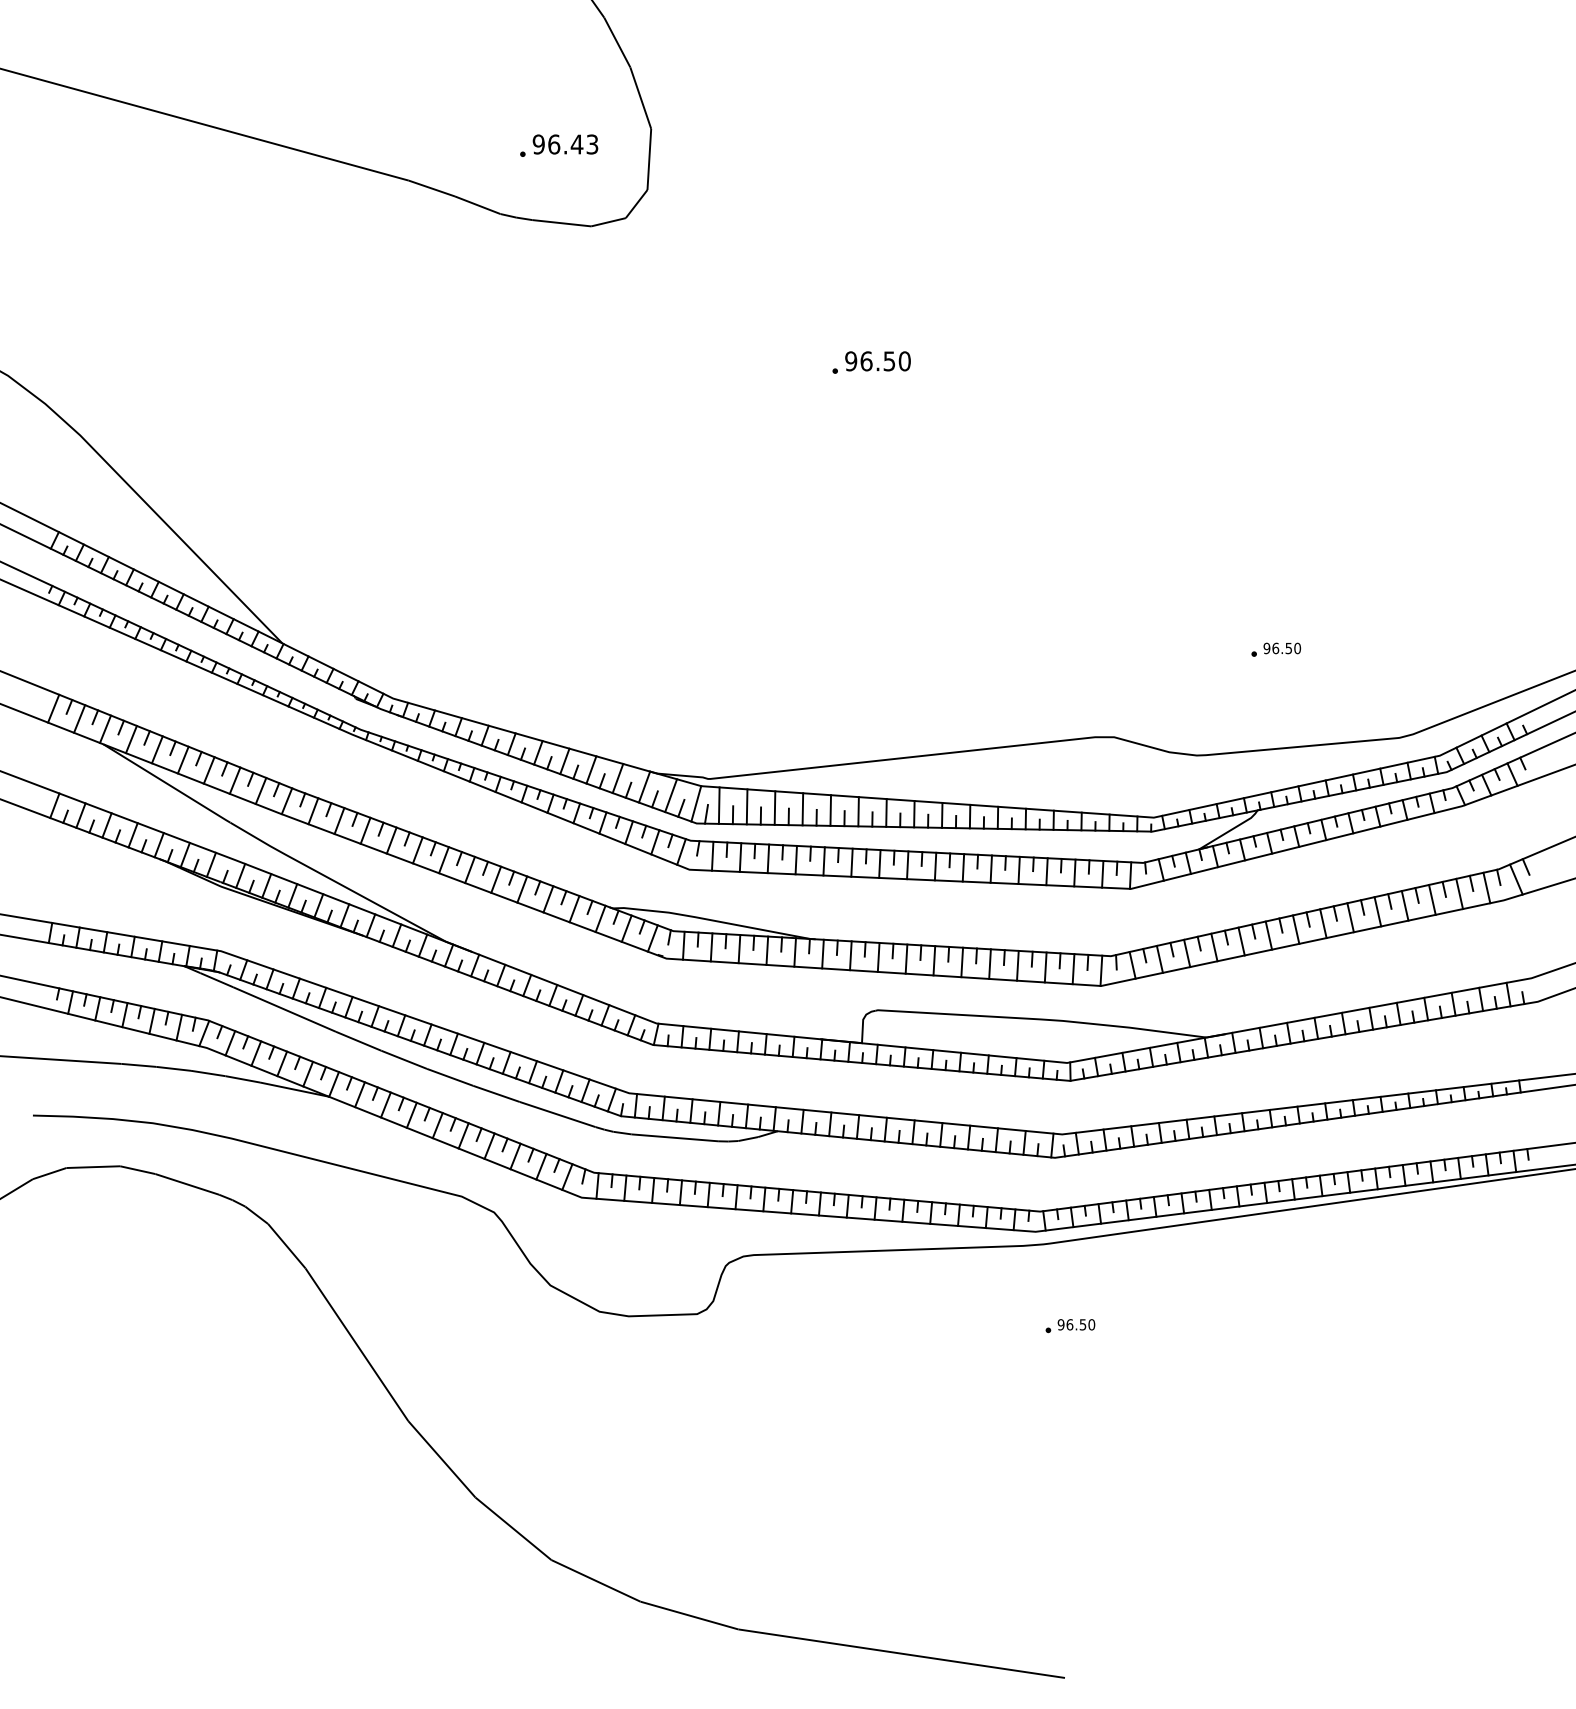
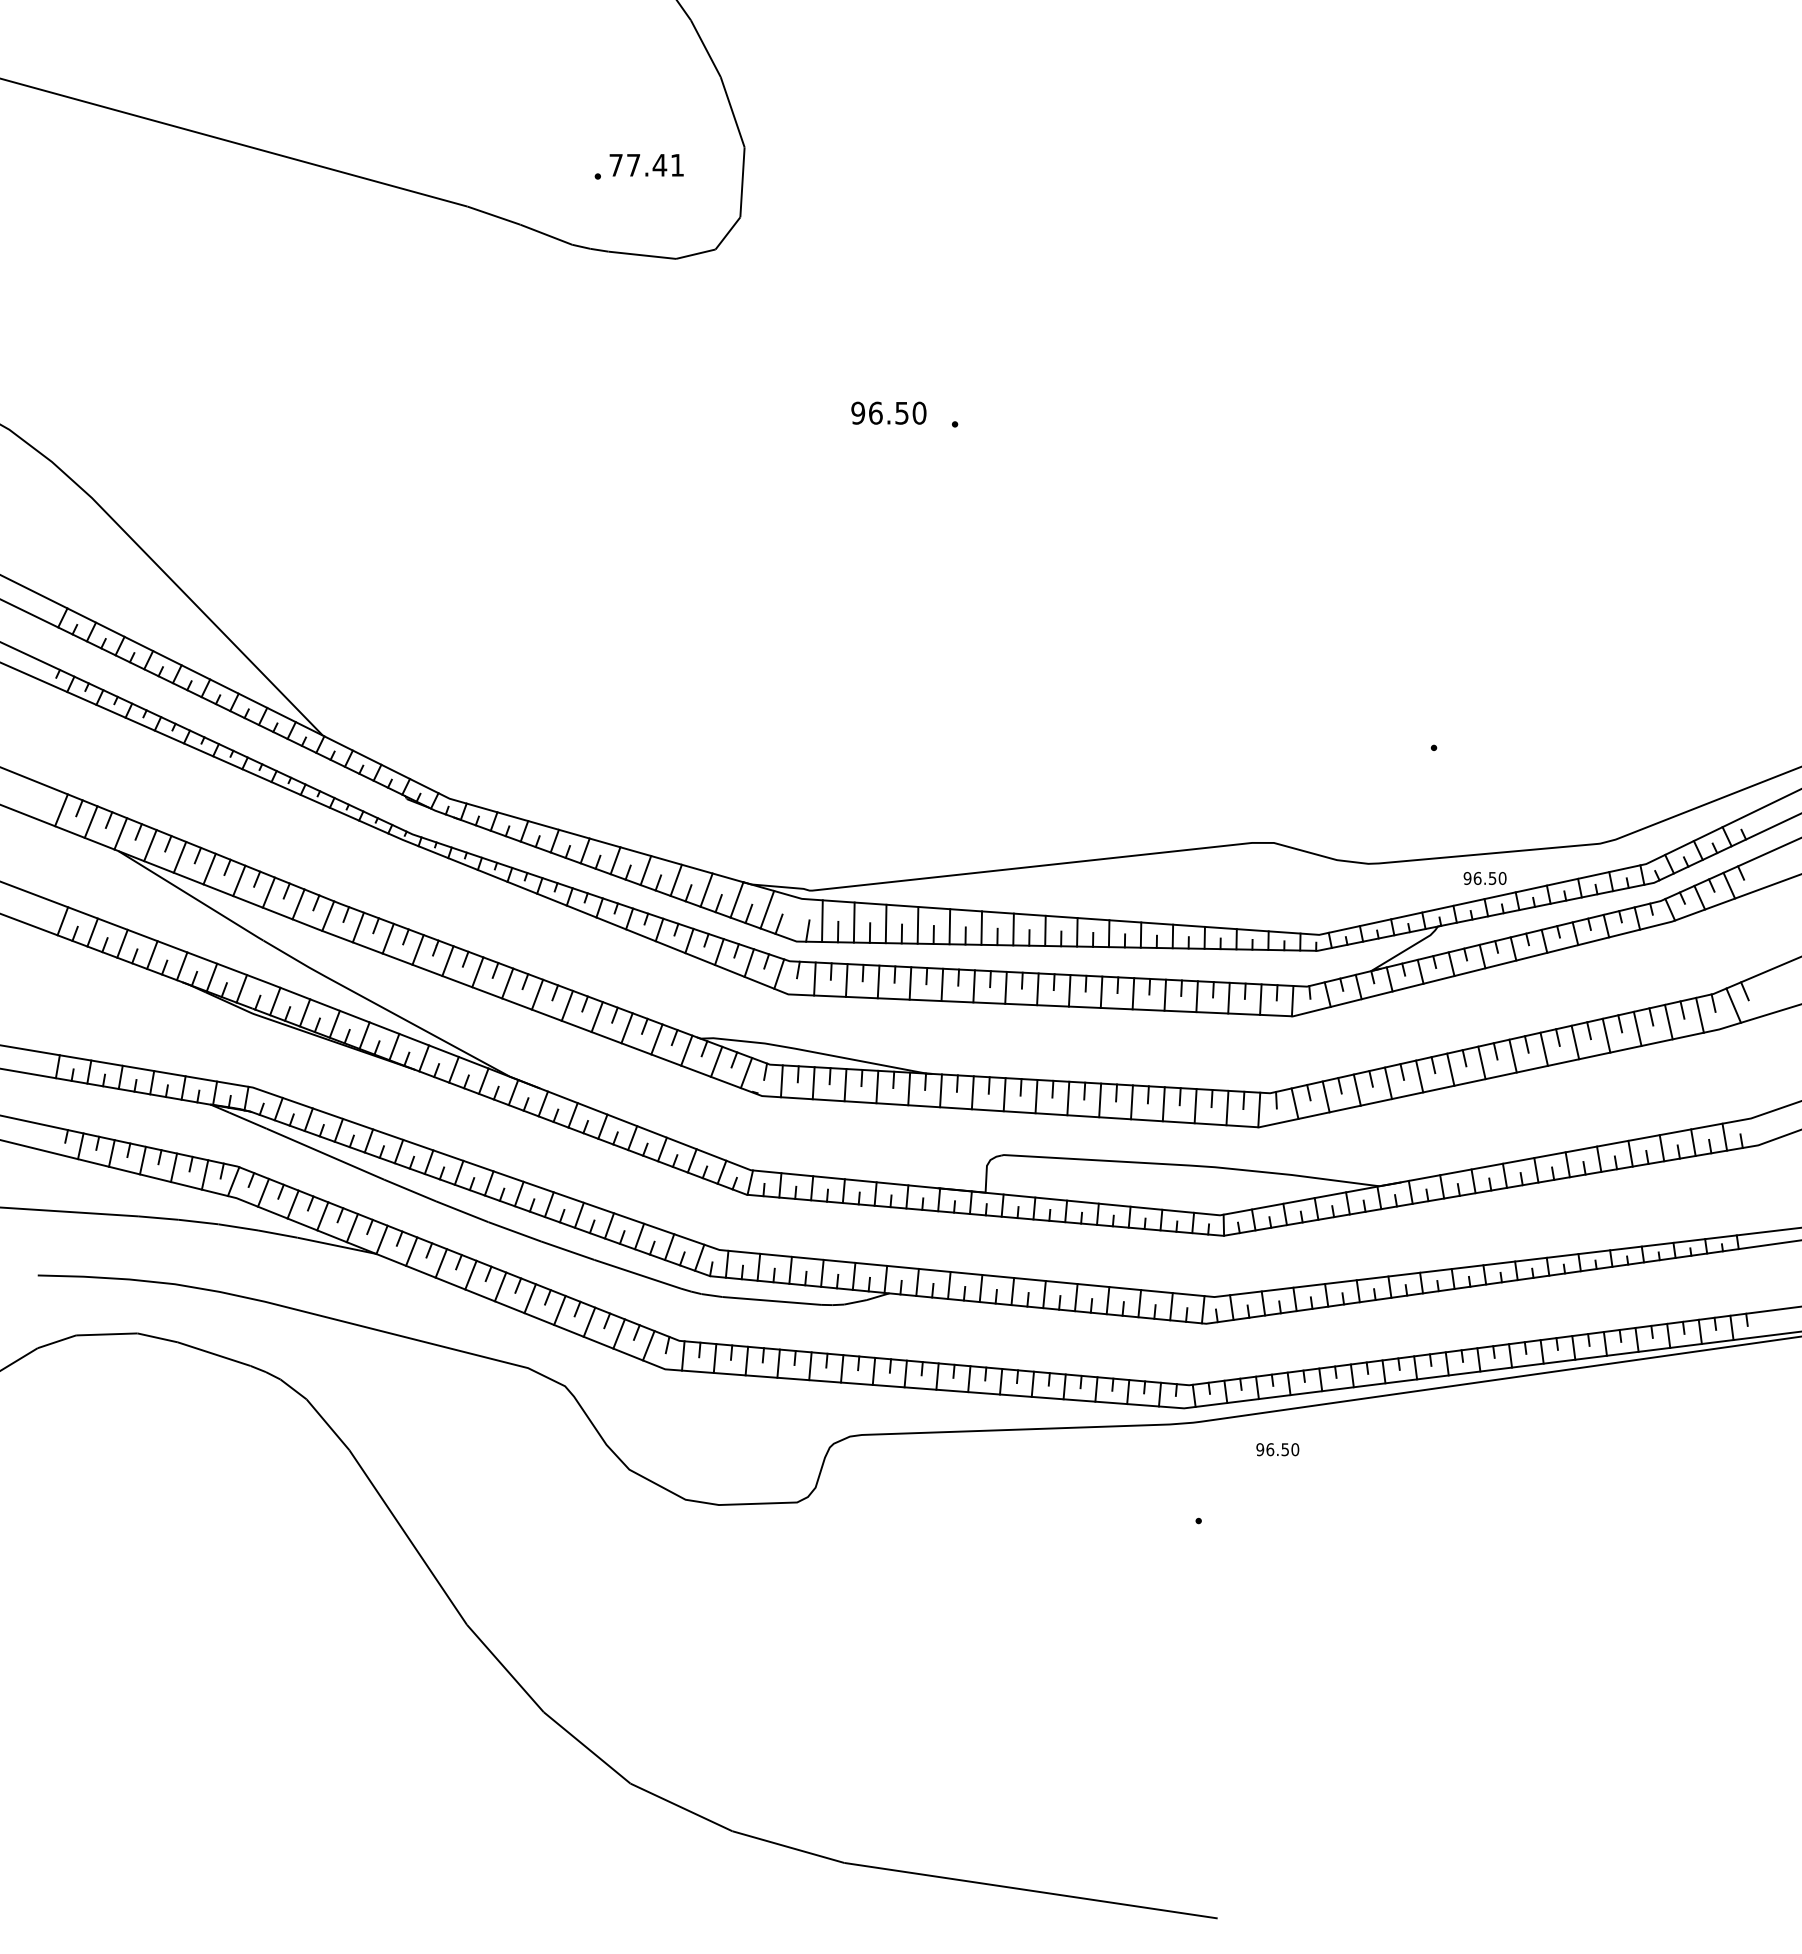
text: (565, 143) -> (646, 164), 96.43 -> 77.41
text: (877, 360) -> (888, 412), moved
text: (1281, 648) -> (1484, 878), moved
line: (695, 803) -> (795, 918), removed
text: (1076, 1324) -> (1277, 1449), moved

